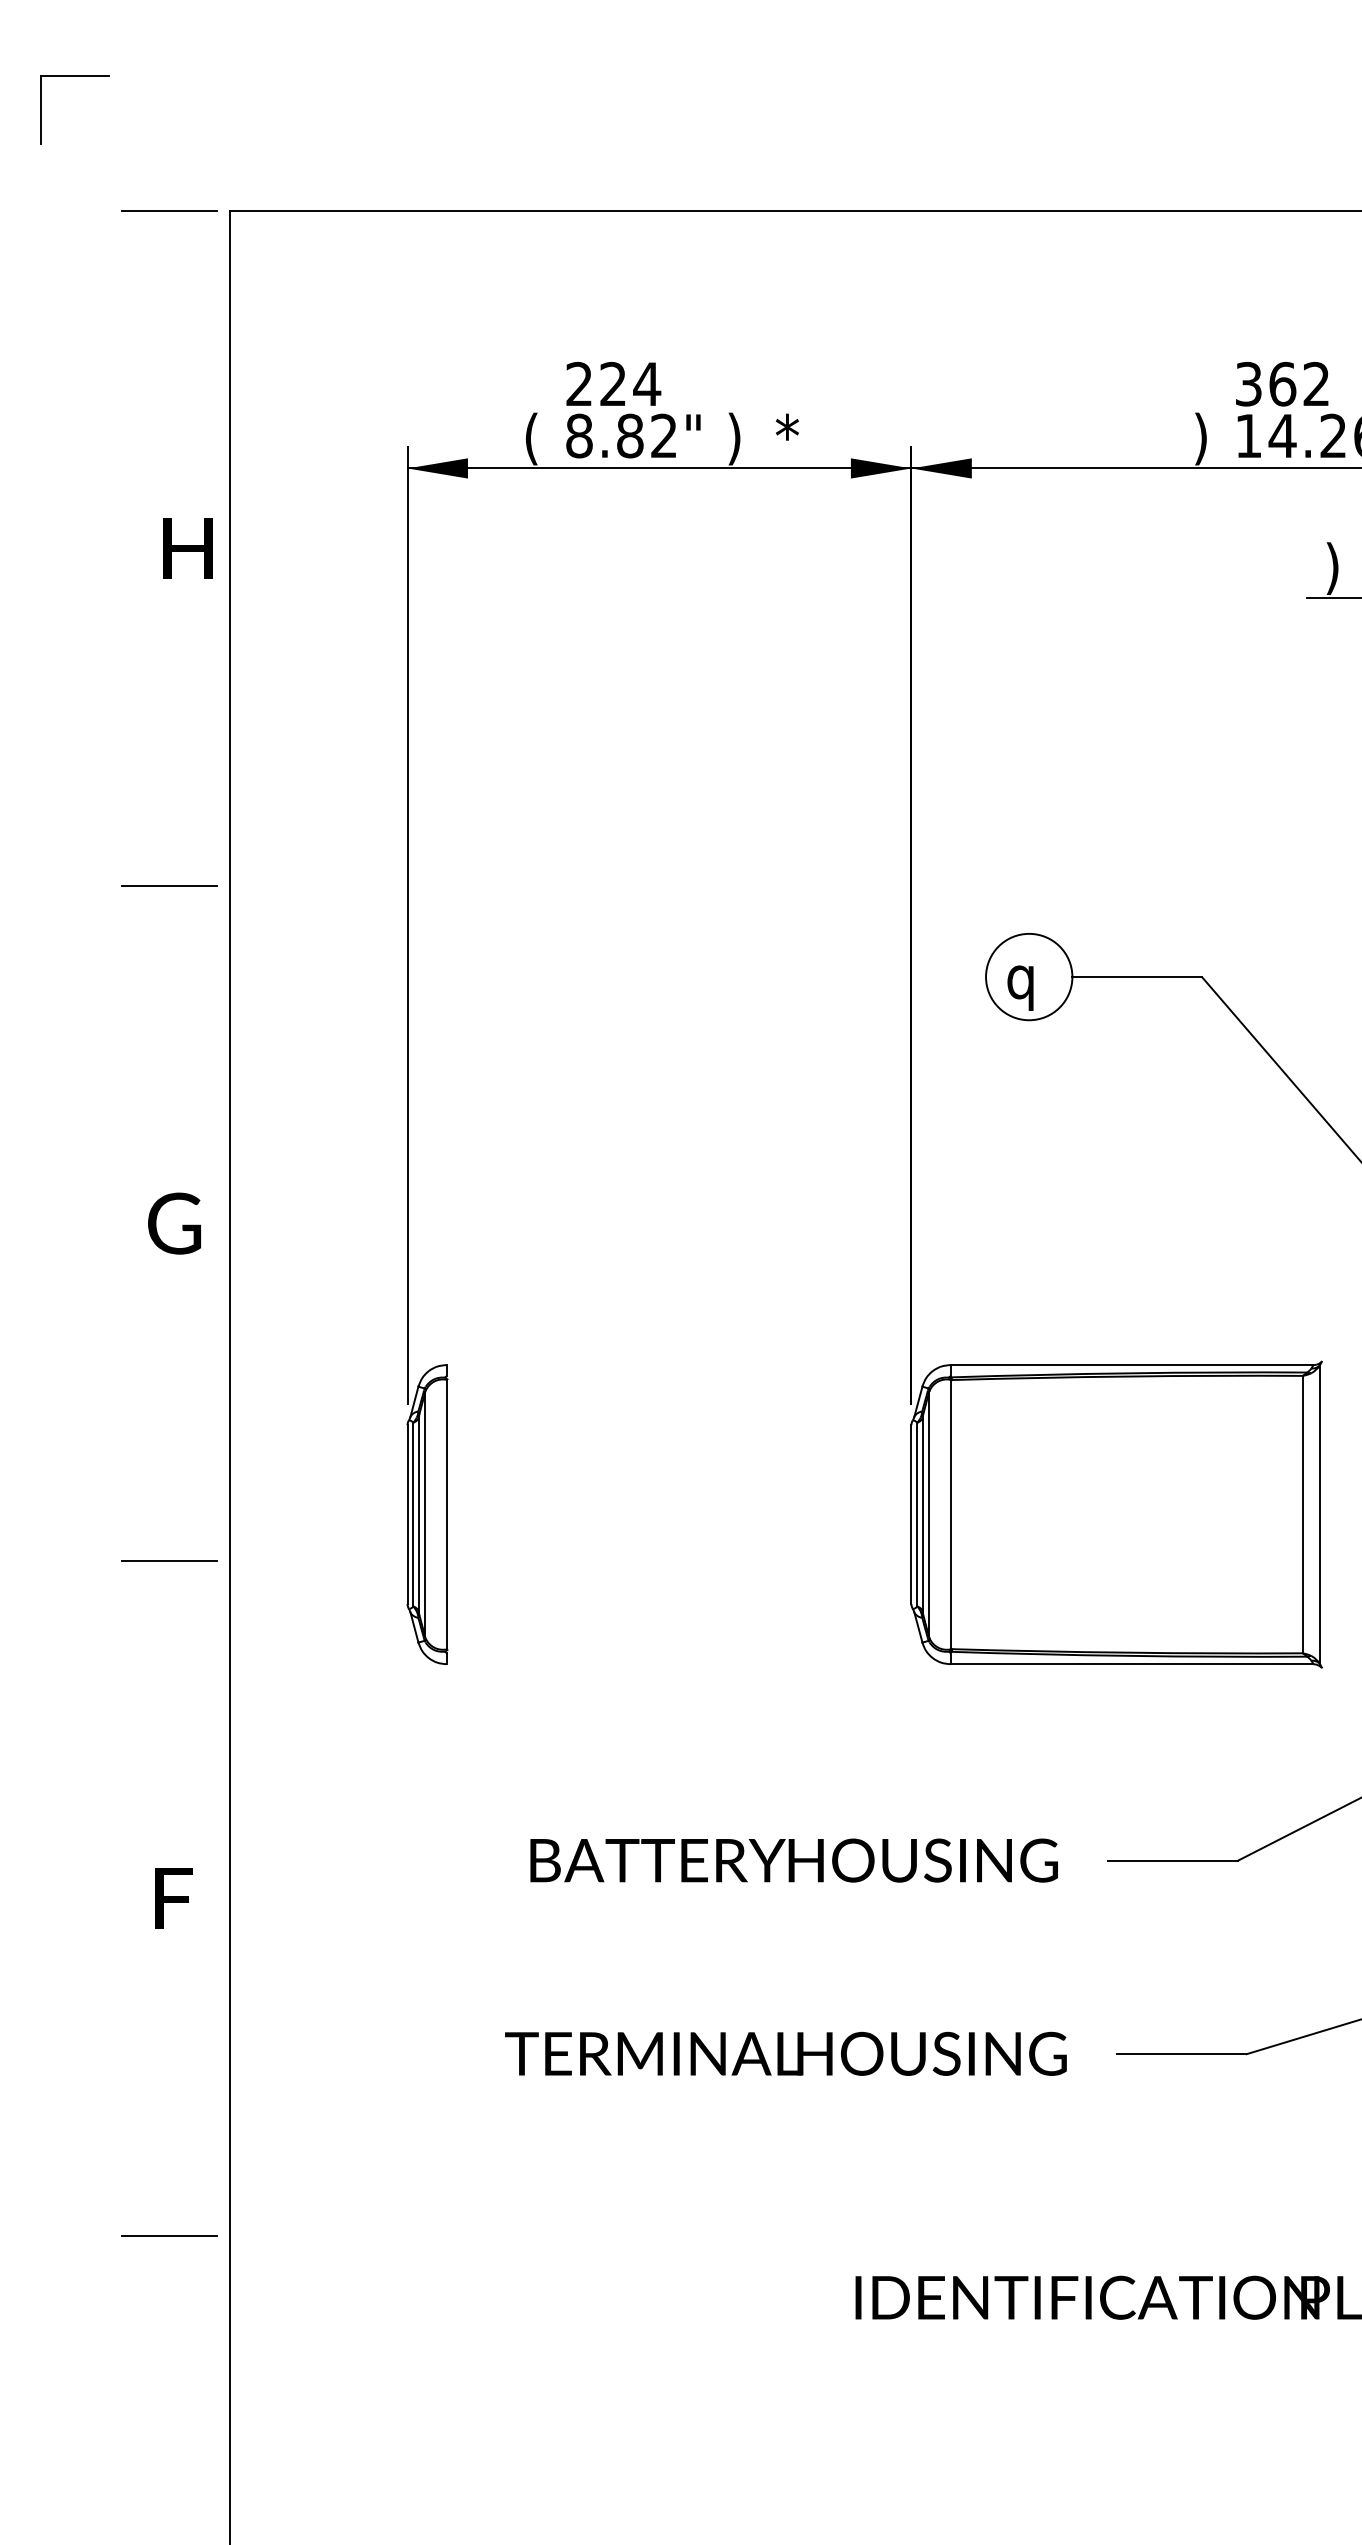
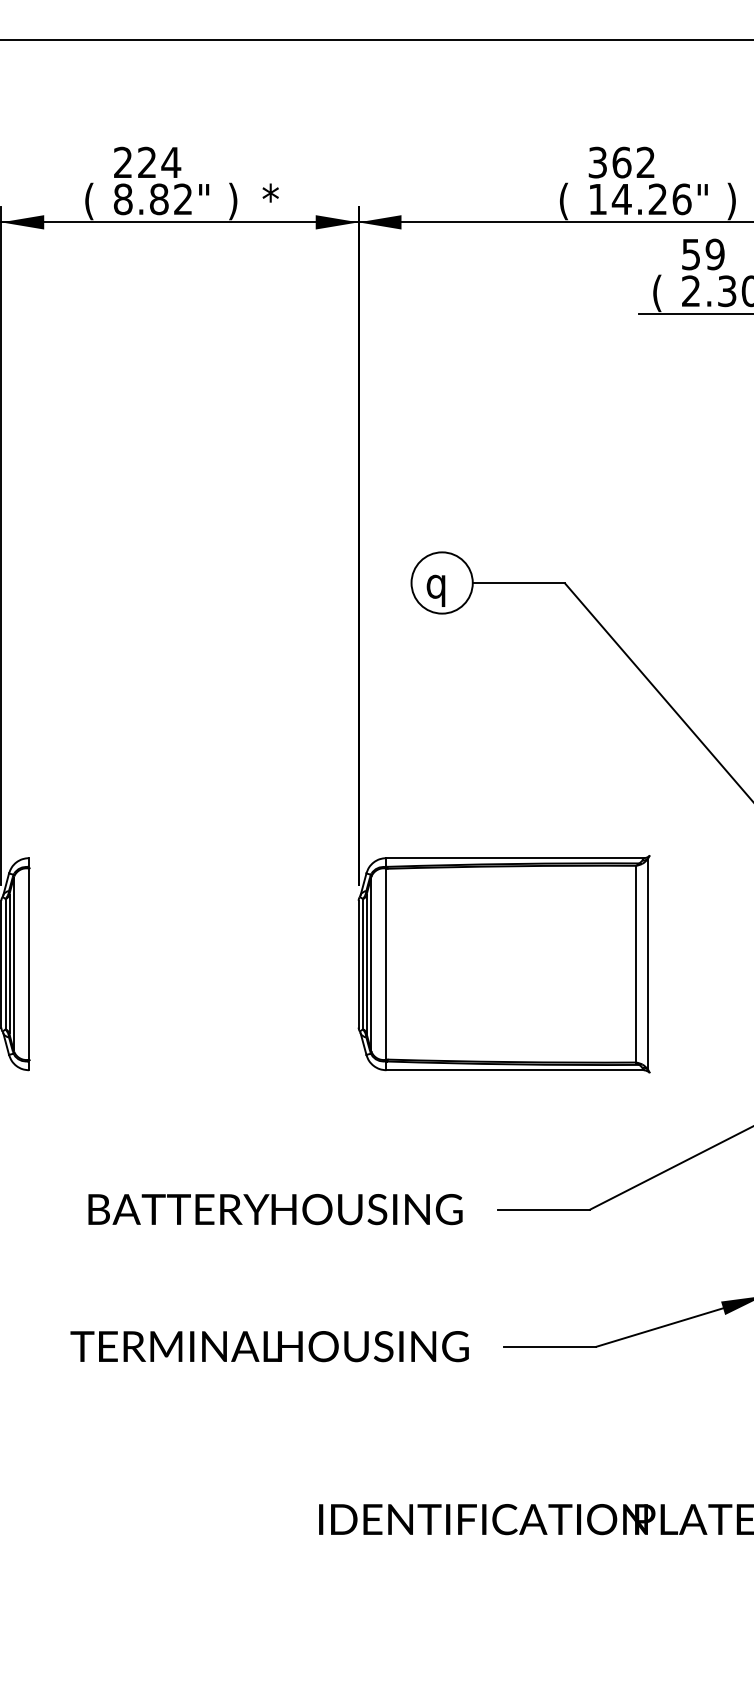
text: (1200, 438) -> (563, 201), ) -> (
text: (1332, 568) -> (657, 293), ) -> (

